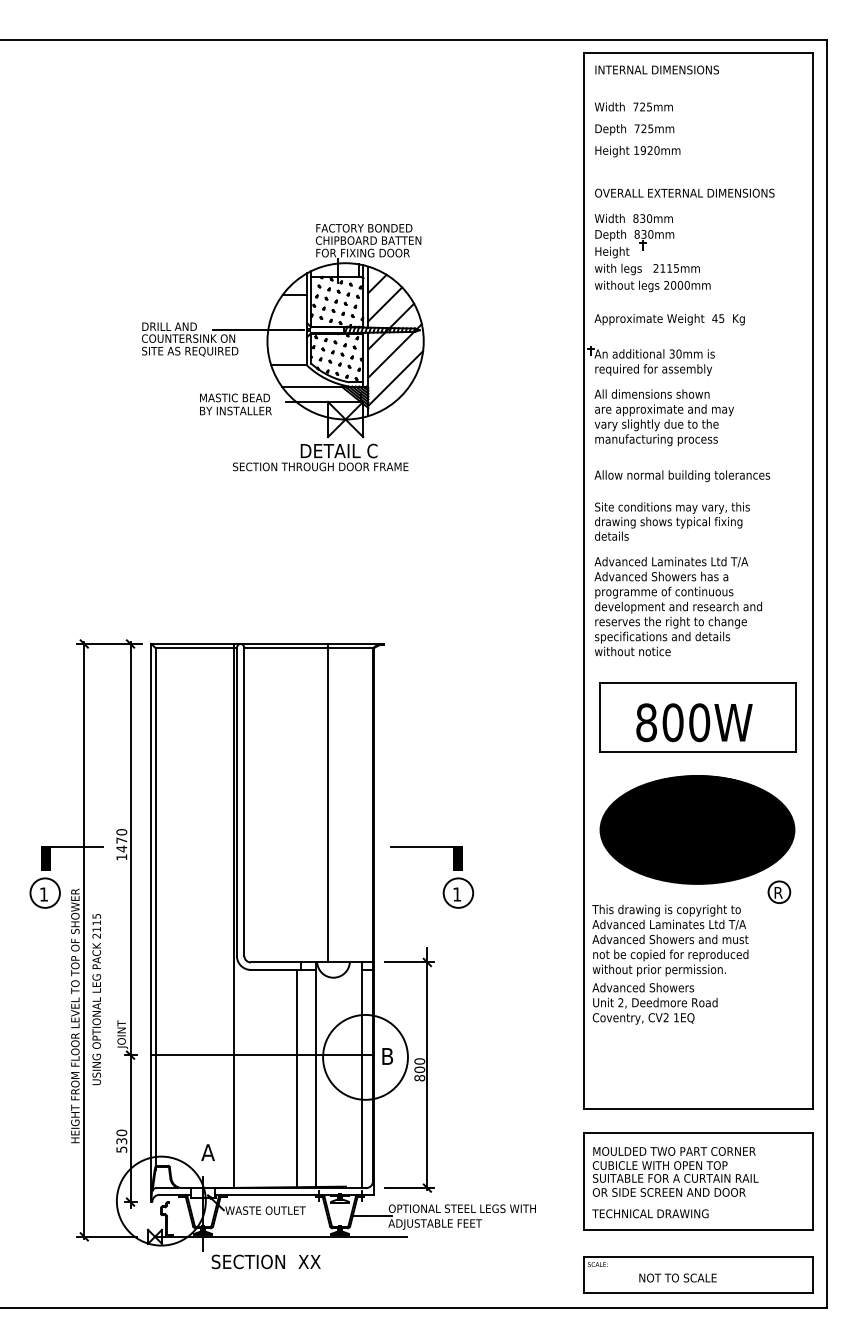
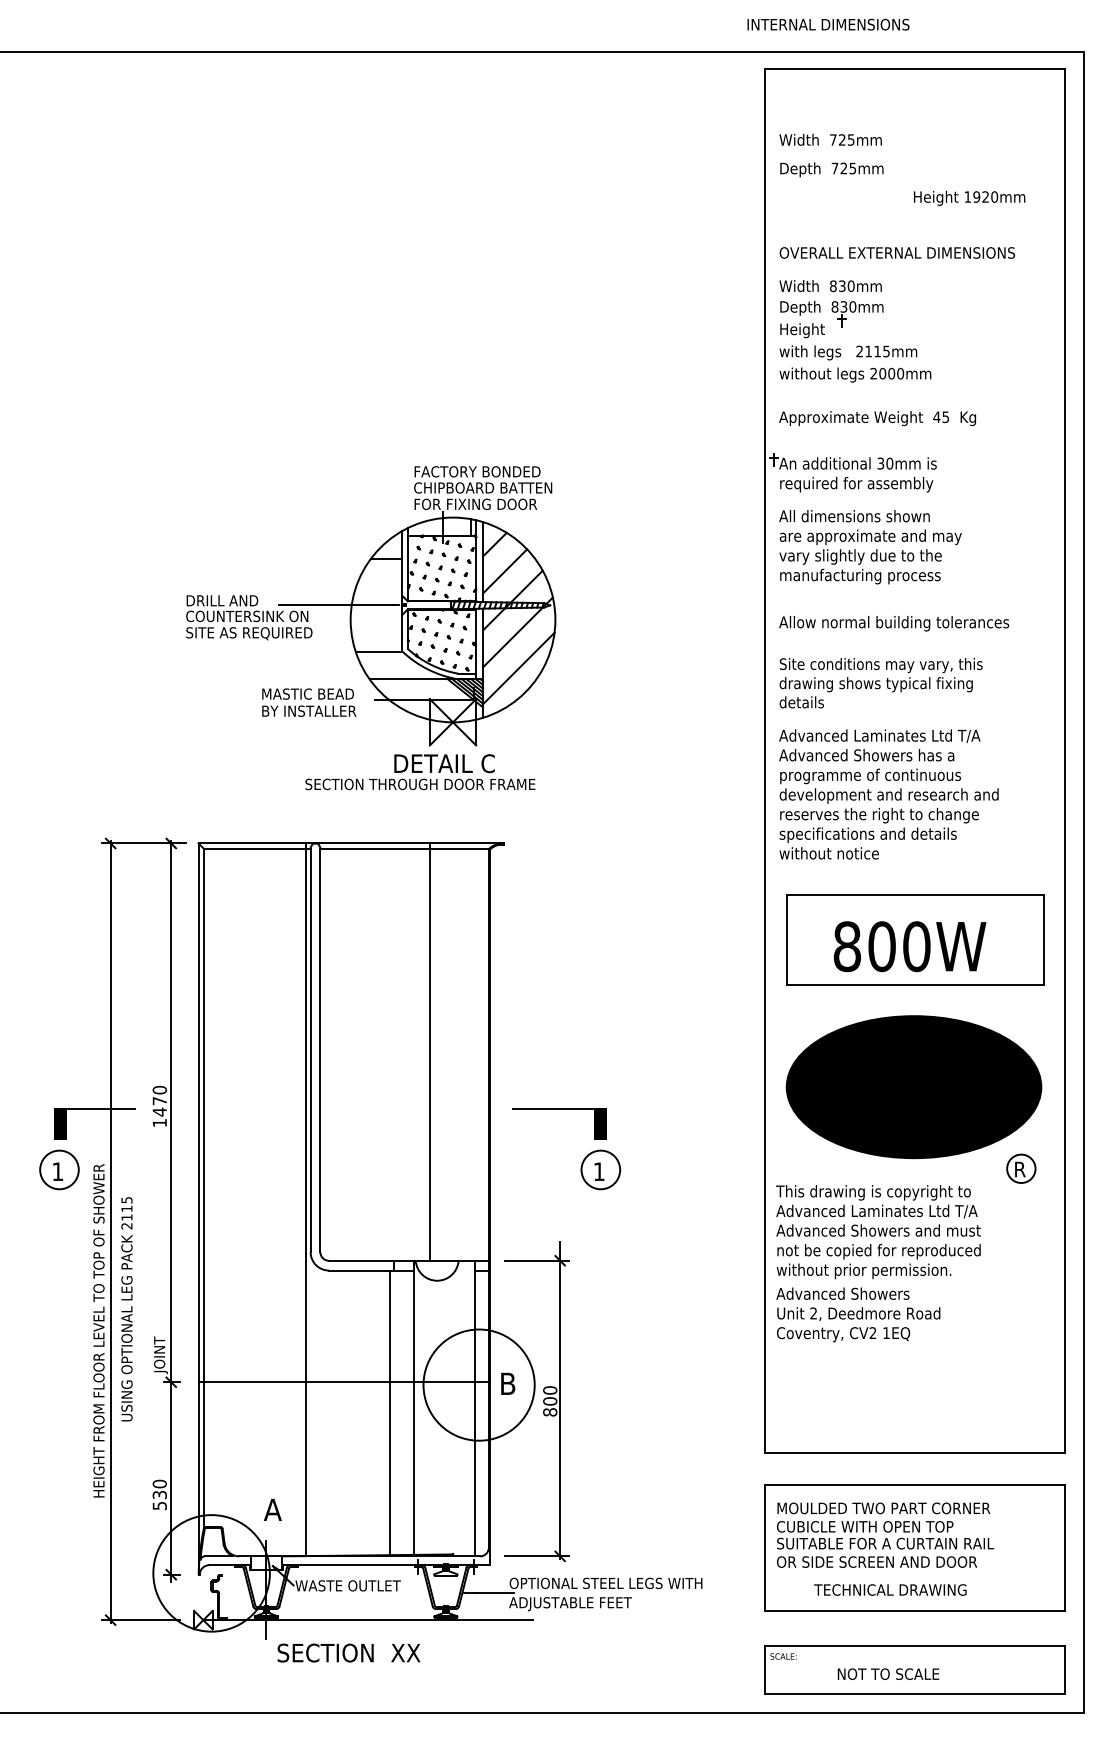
text: (656, 69) -> (827, 24), moved
text: (637, 151) -> (969, 198), moved
part: (283, 347) -> (371, 628), moved
text: (650, 1213) -> (890, 1589), moved

